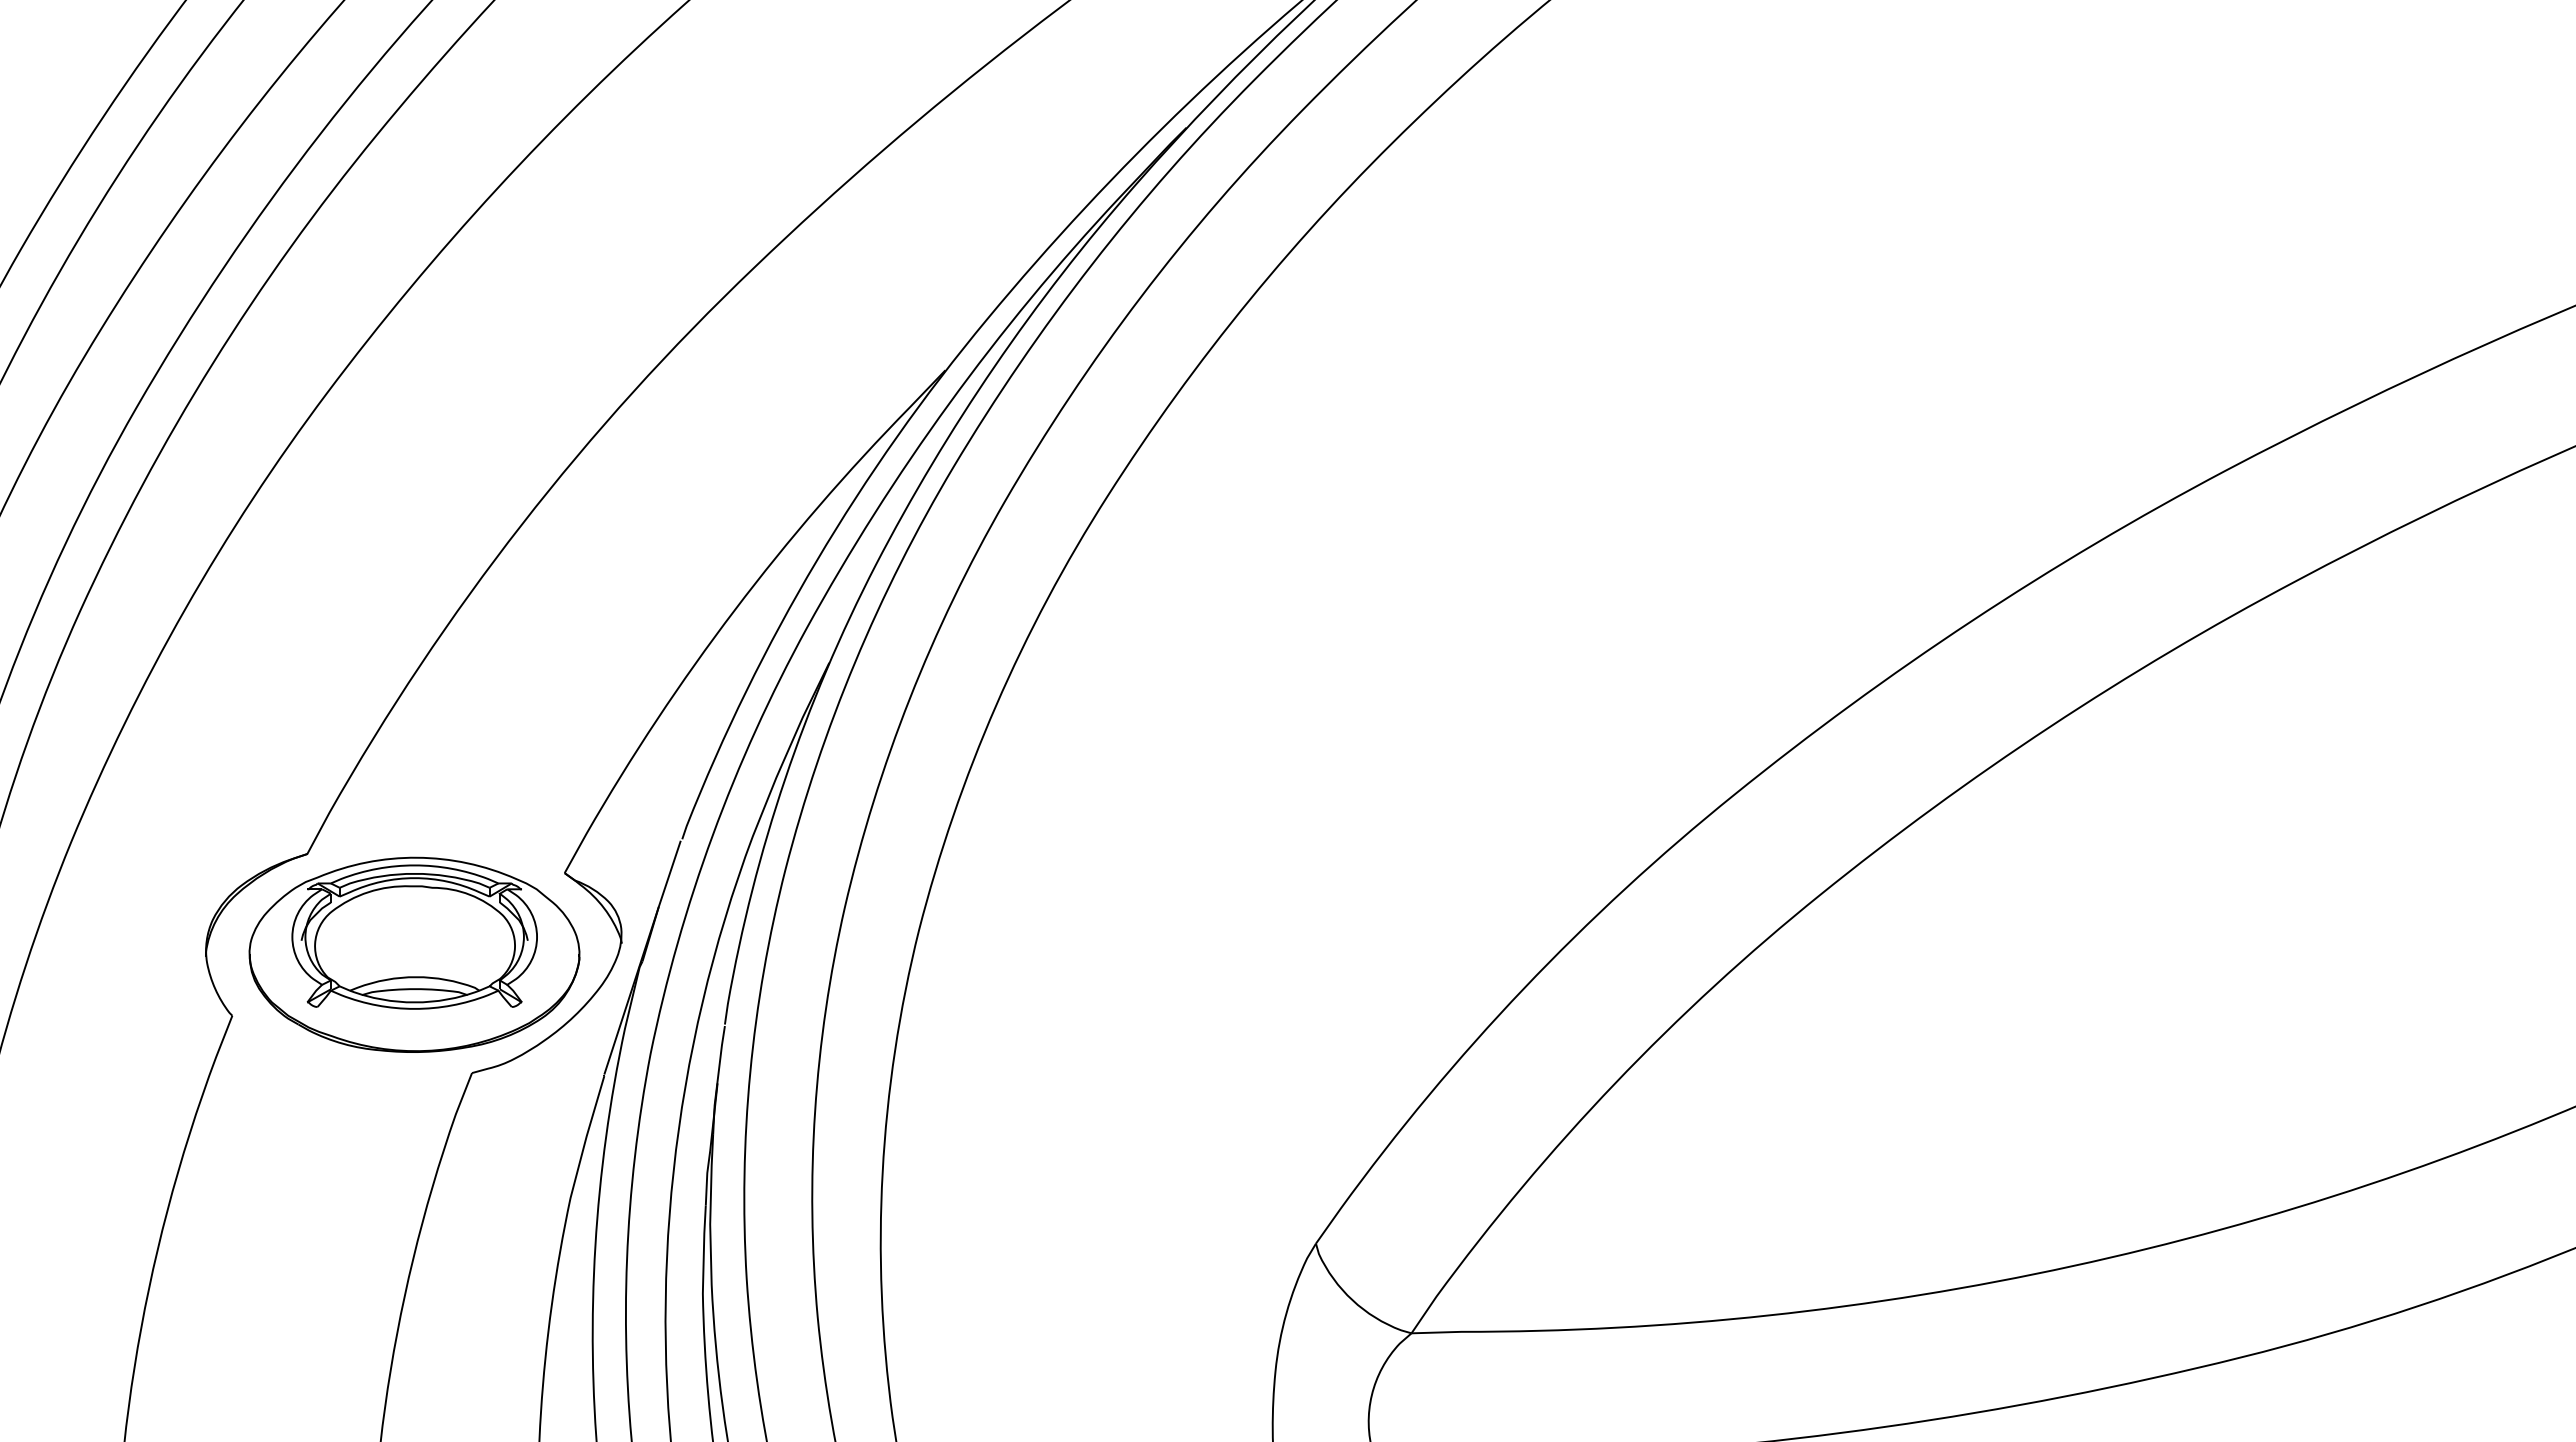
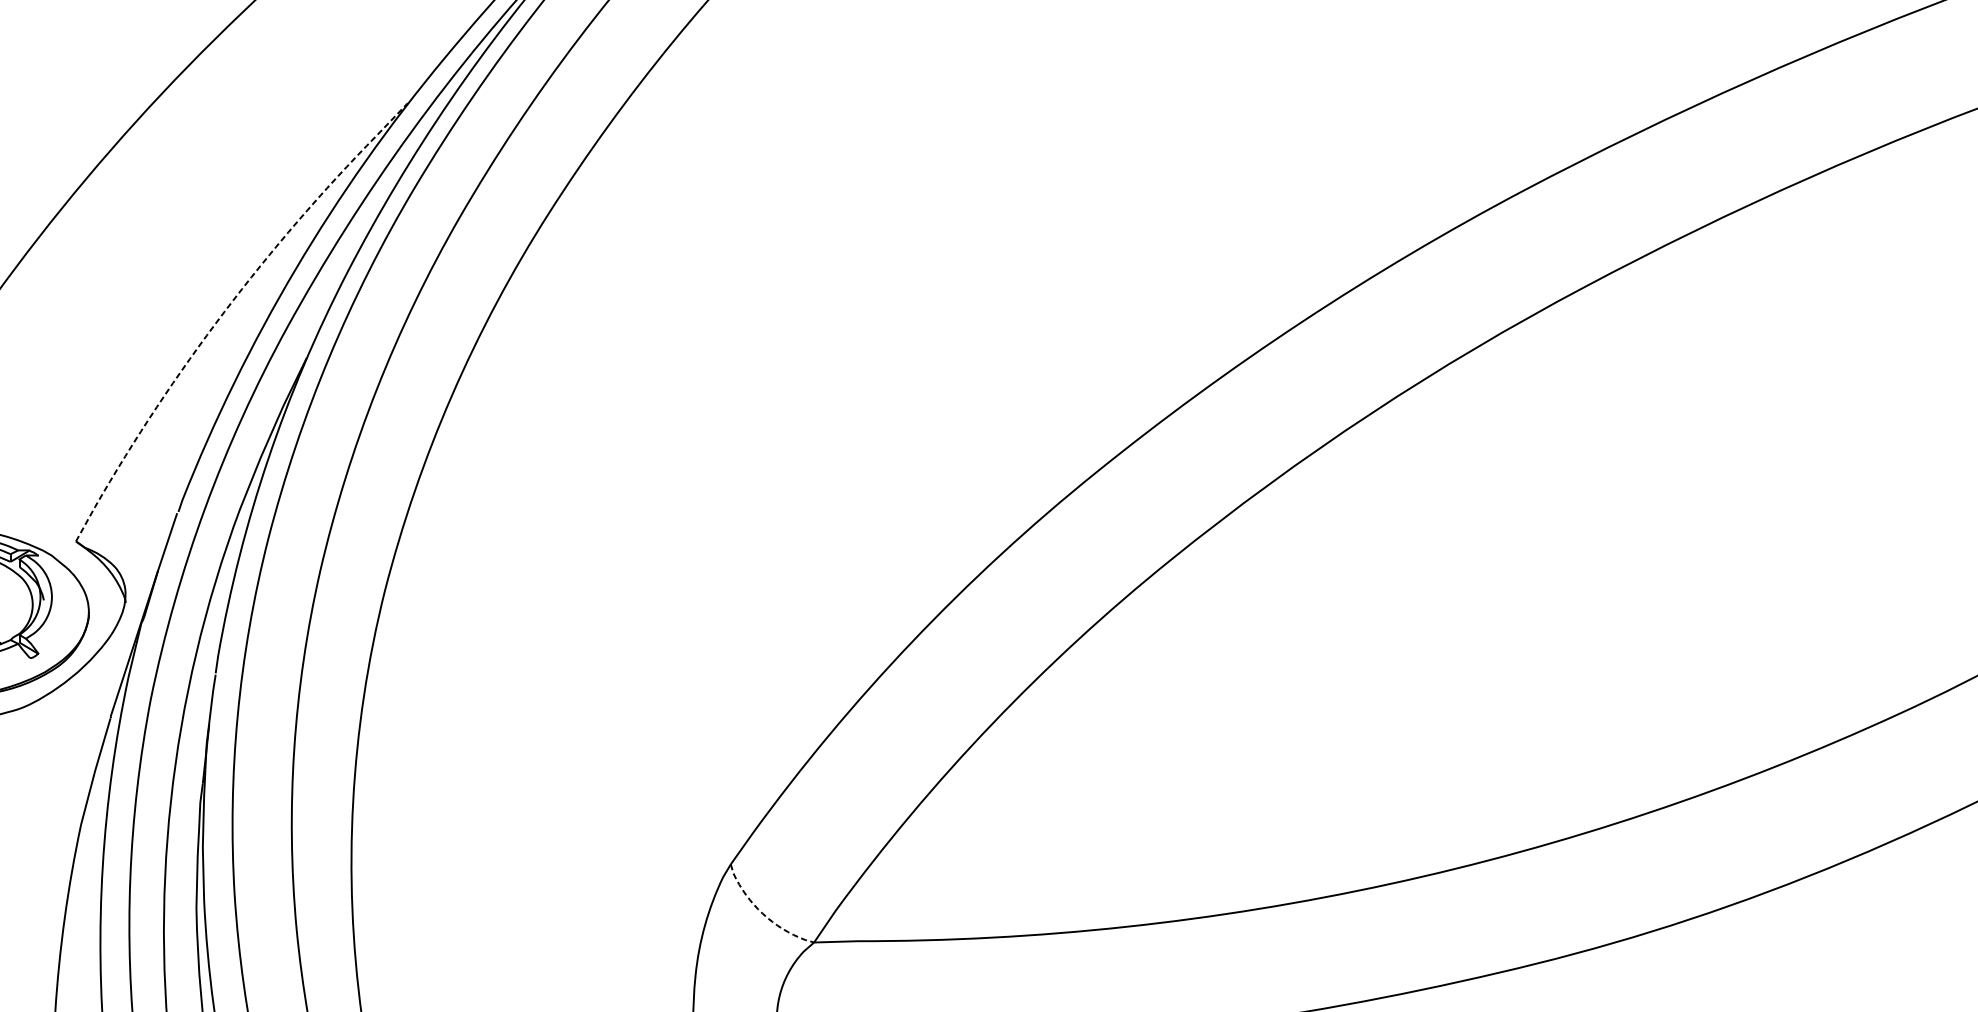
line: (736, 608) -> (225, 310), solid -> dashed
line: (1352, 1300) -> (762, 913), solid -> dashed

